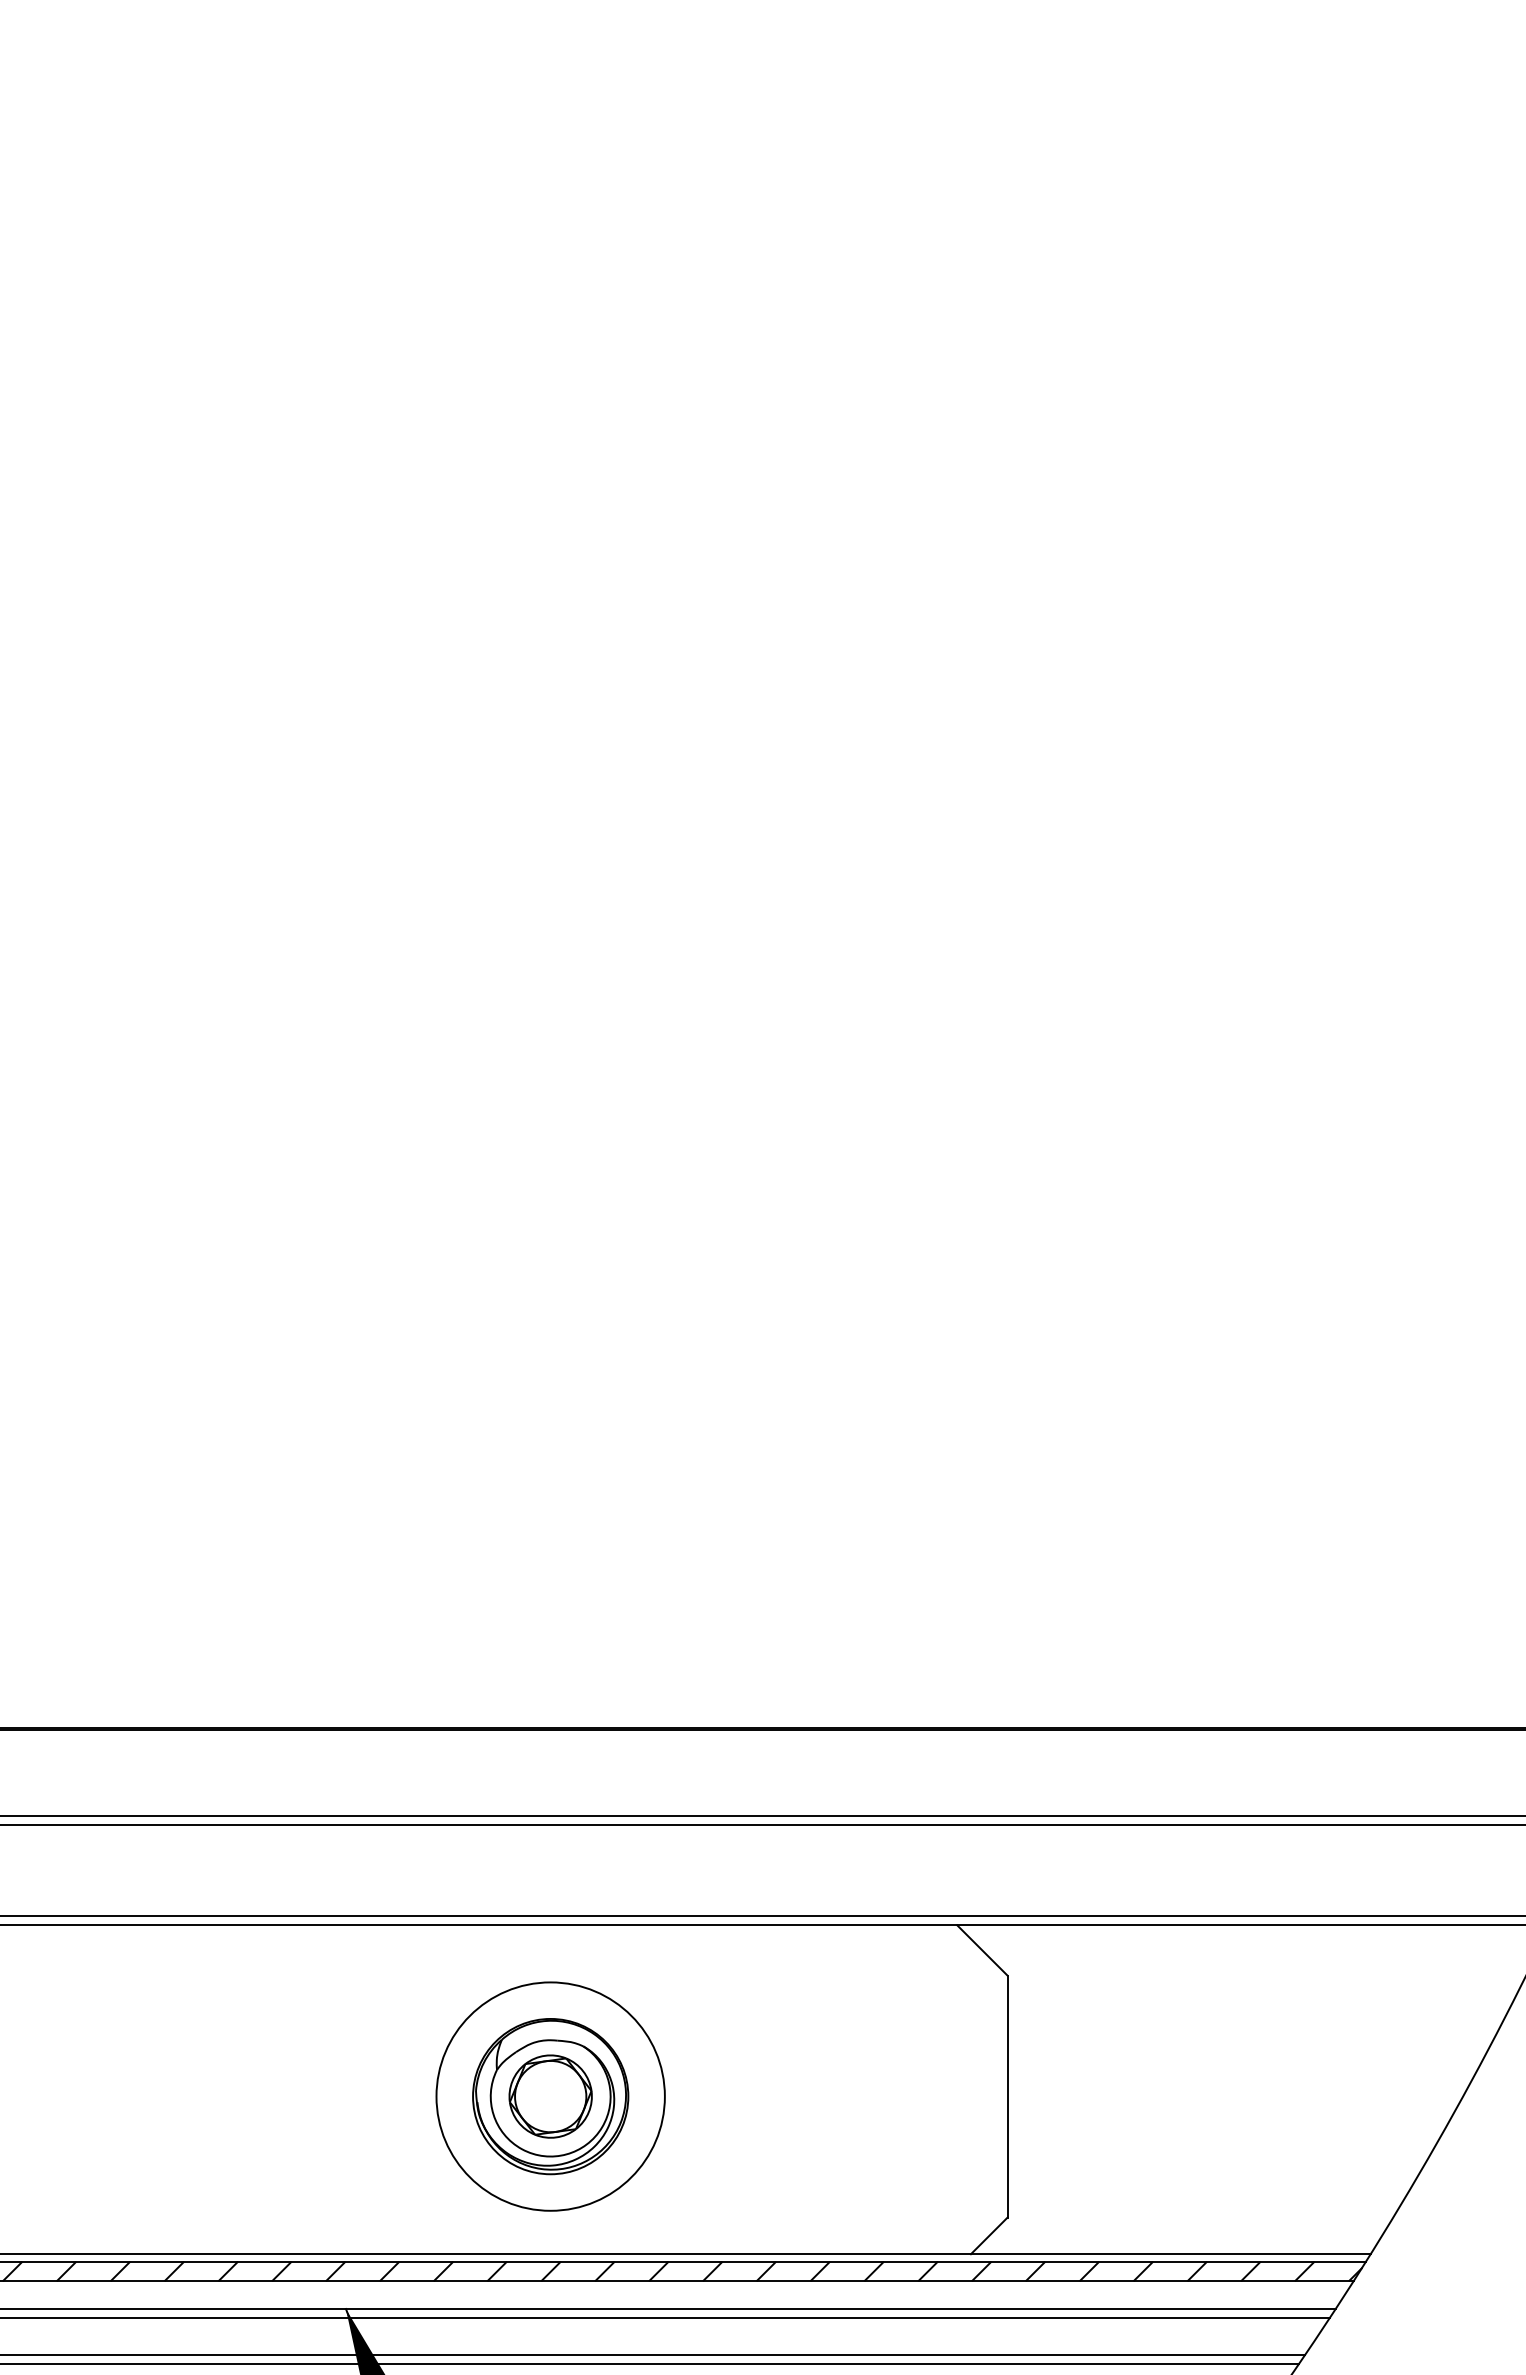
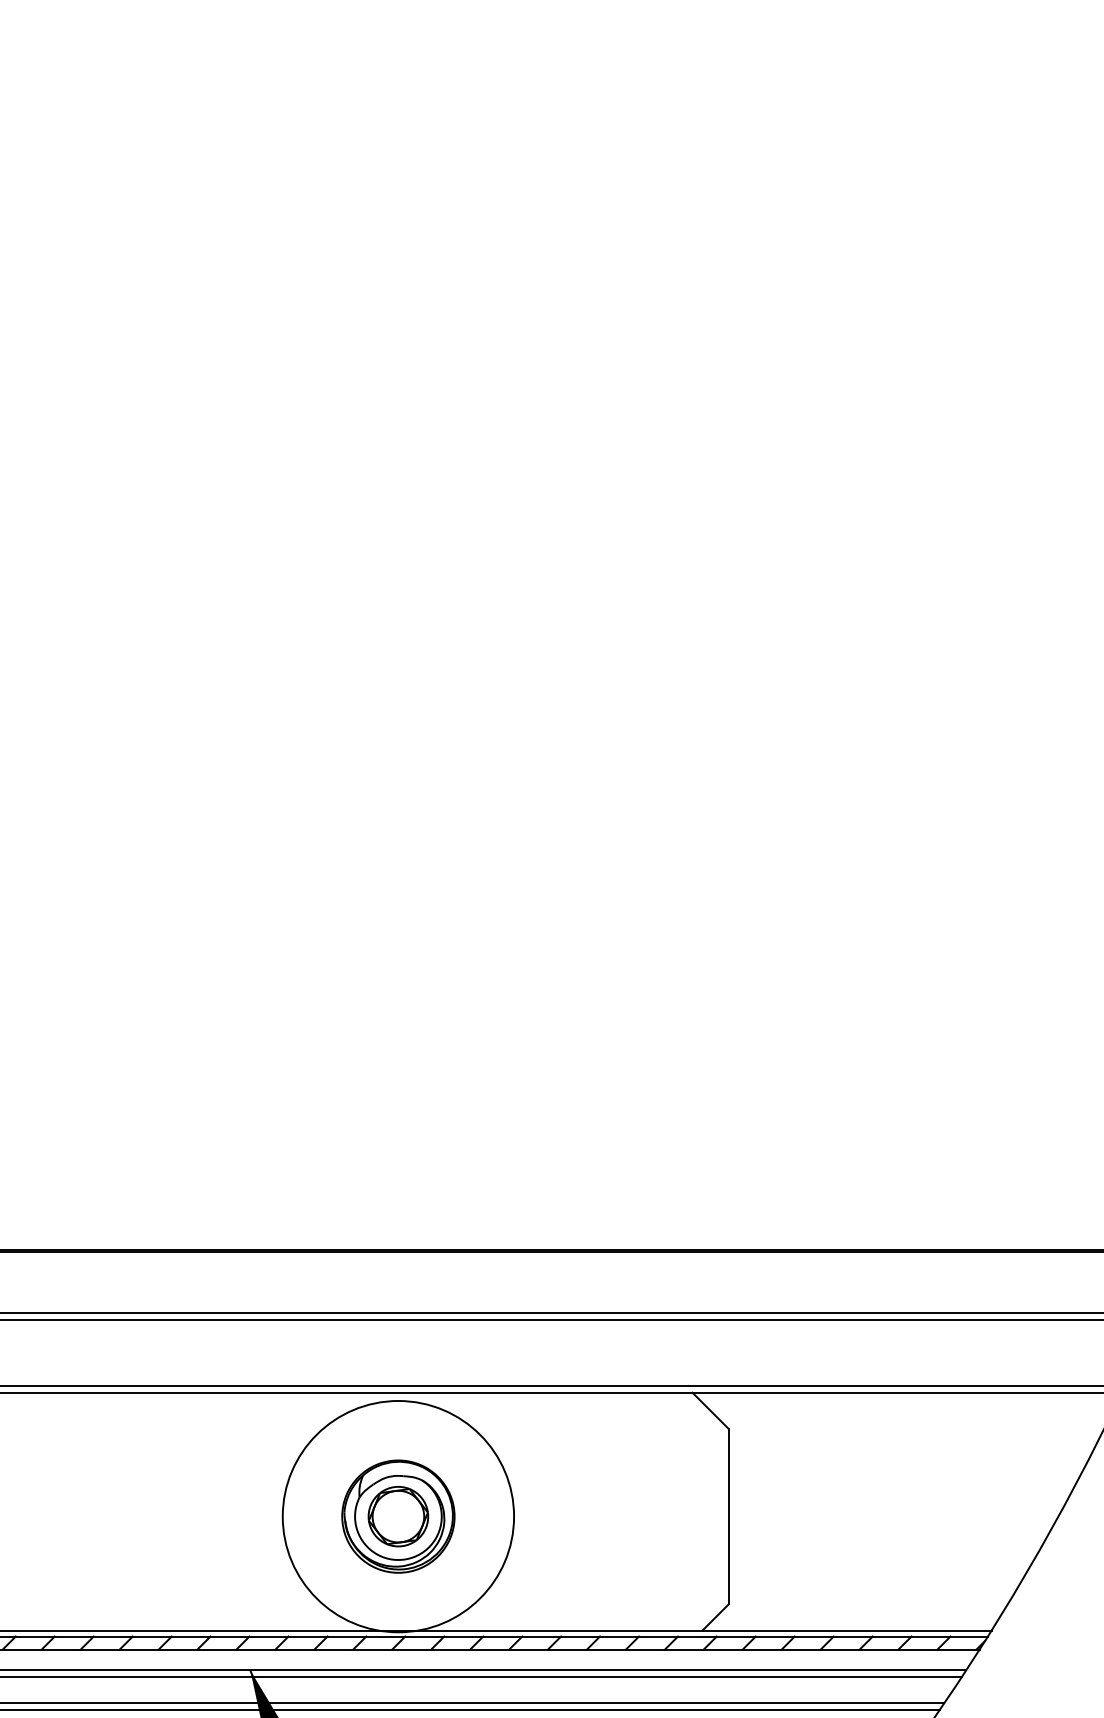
circle: (550, 2096) -> (398, 1516), size x1.4

